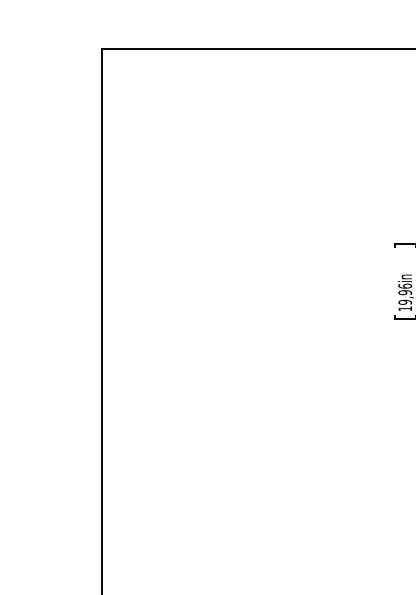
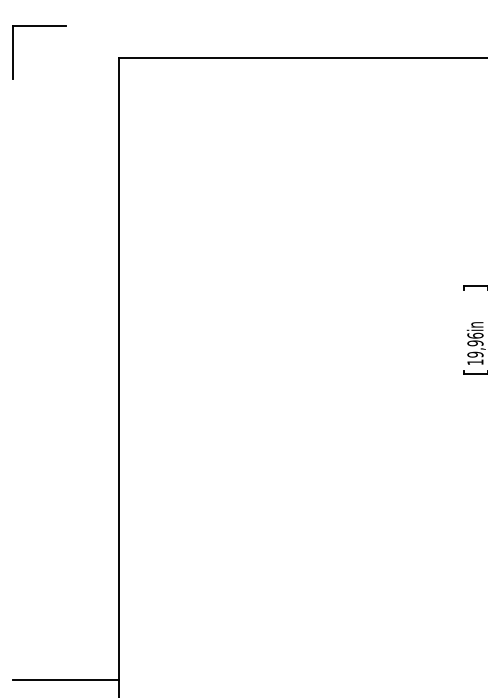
part: (33, 22) -> (39, 26), added
line: (55, 579) -> (65, 680), added

